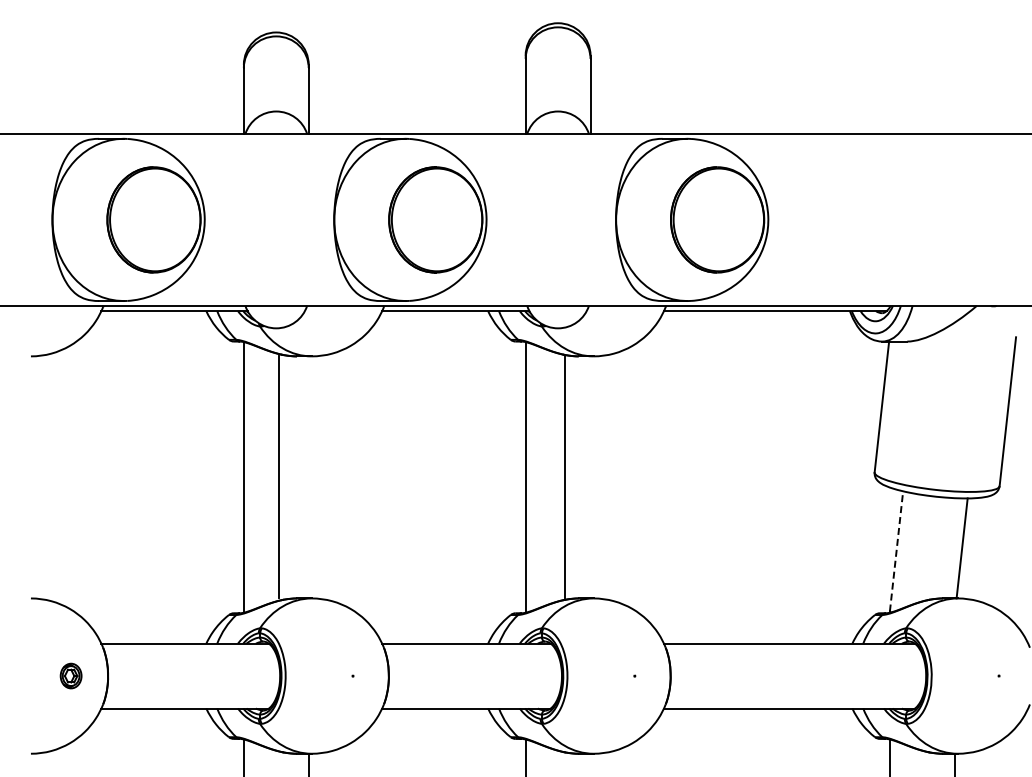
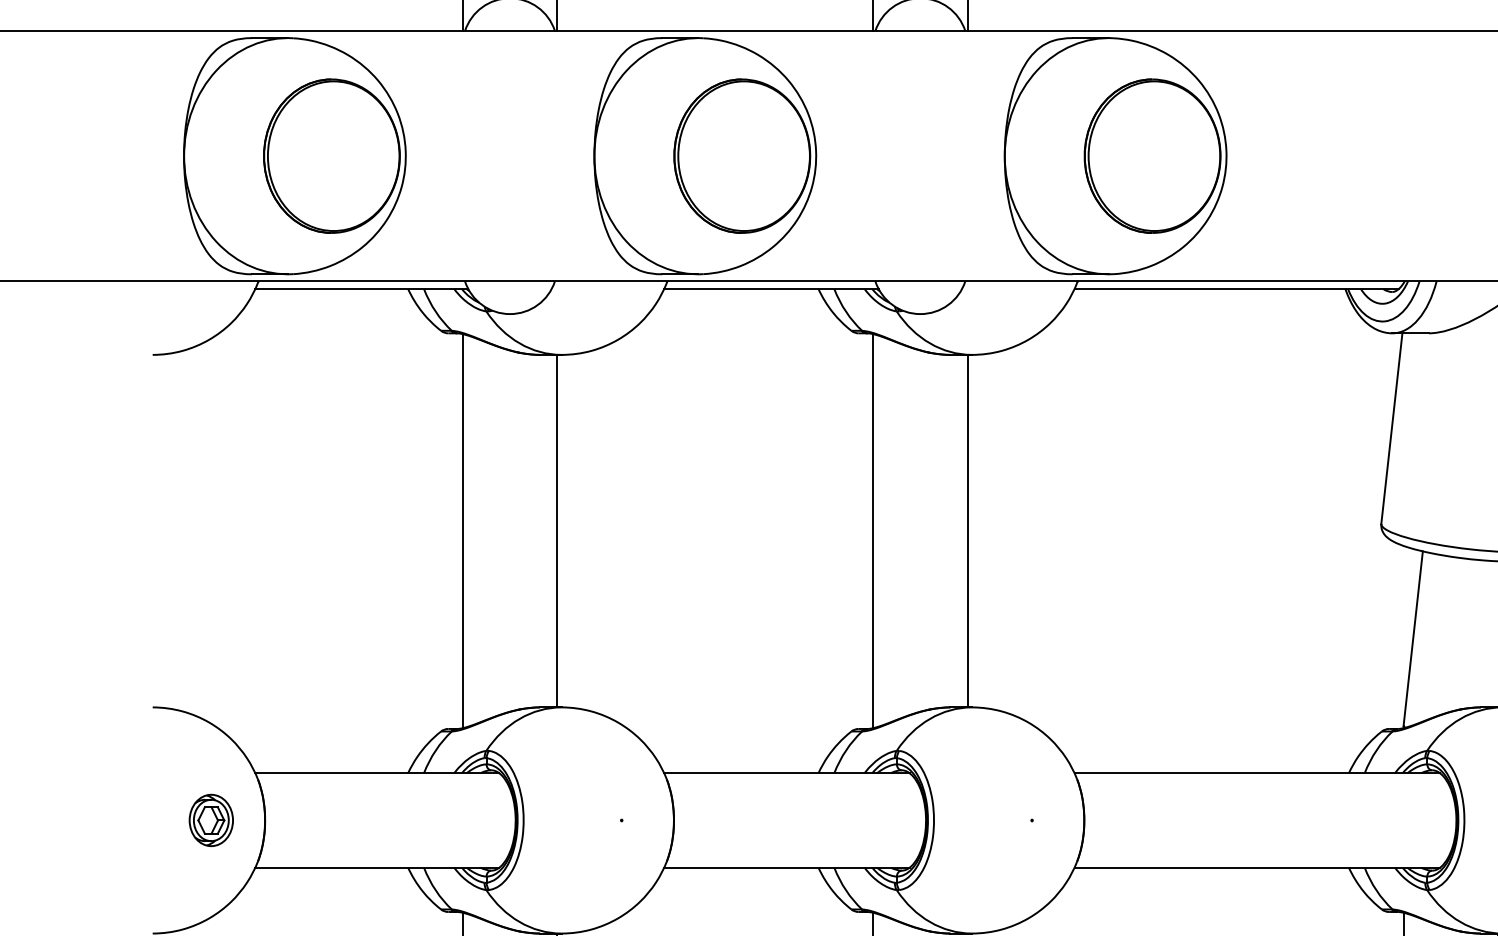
line: (278, 477) -> (556, 531), moved
line: (564, 477) -> (967, 531), moved
line: (896, 550) -> (1413, 637), dashed -> solid
part: (70, 675) -> (210, 819), size x1.43

